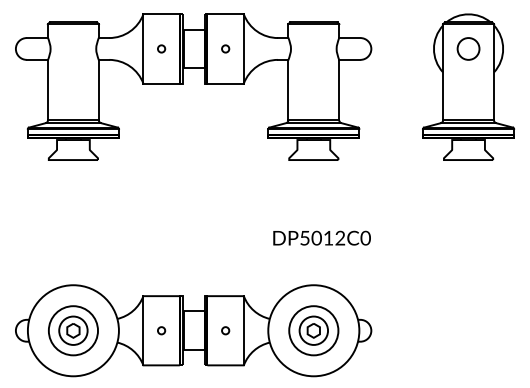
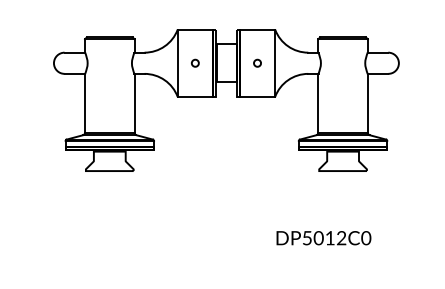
text: (321, 237) -> (323, 237), moved

